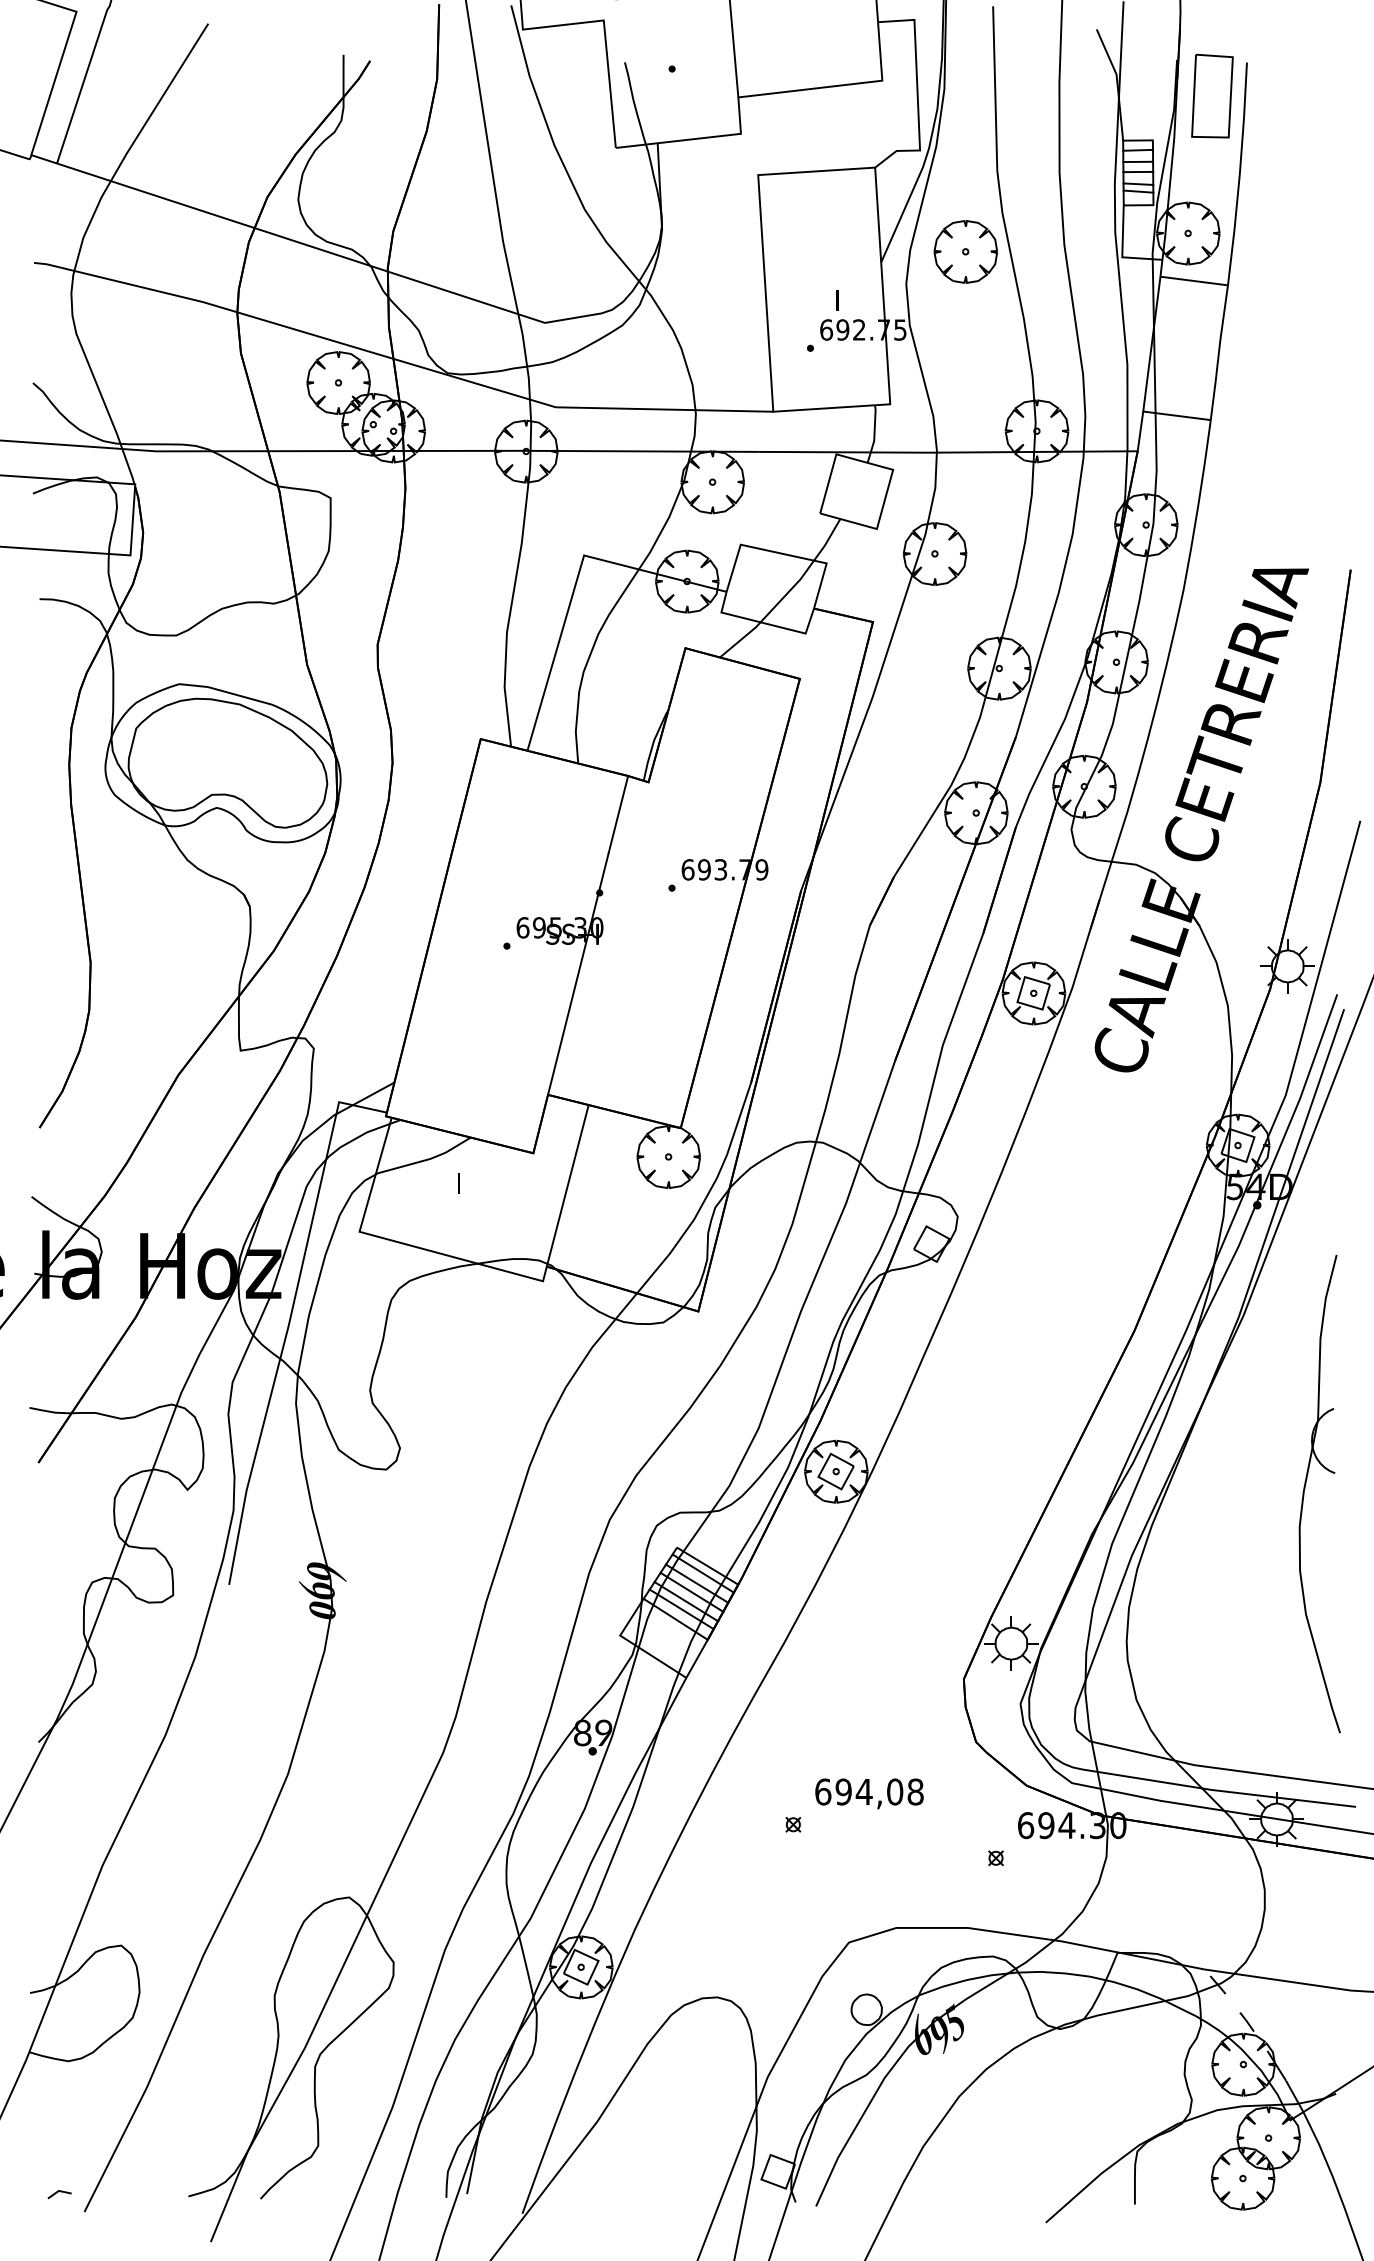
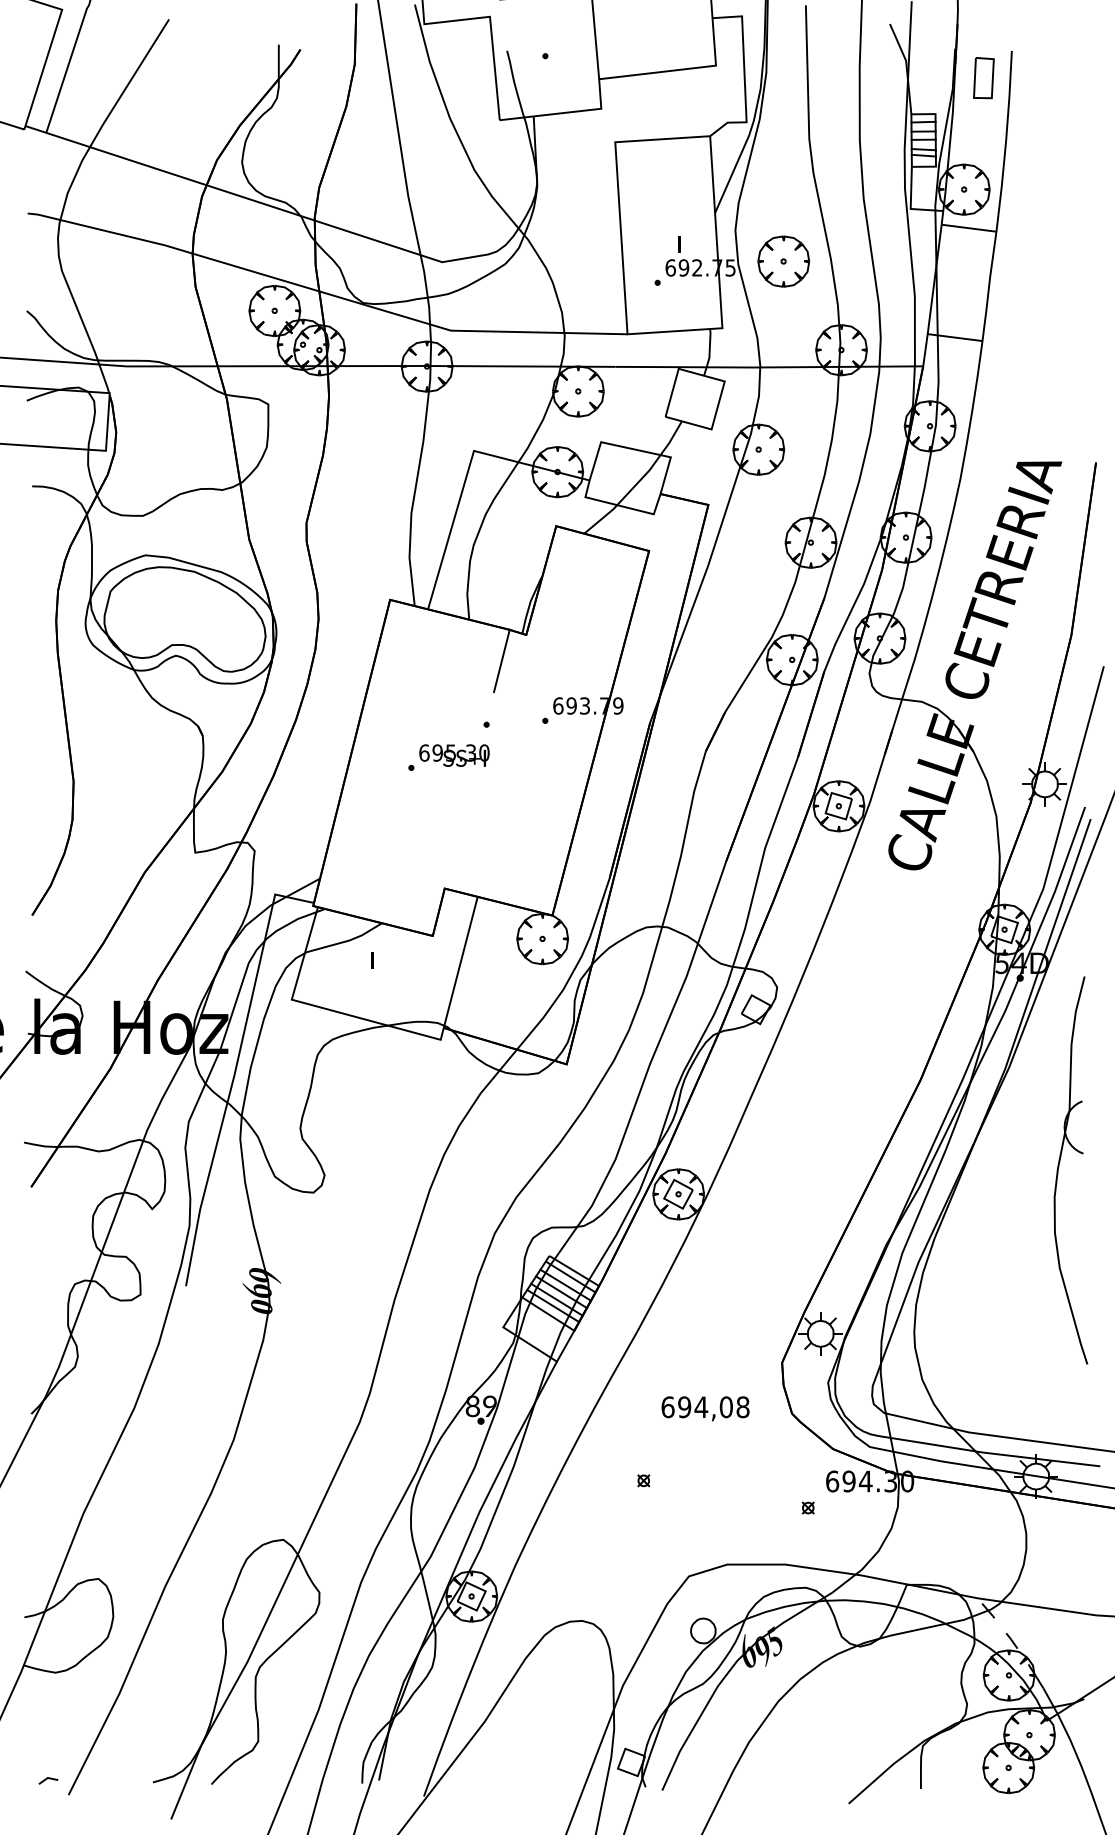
part: (1212, 95) -> (983, 77), size x0.6
part: (965, 251) -> (783, 261), moved
line: (578, 973) -> (469, 790), removed
part: (1305, 1490) -> (1059, 1167), moved
text: (869, 1793) -> (705, 1408), moved

